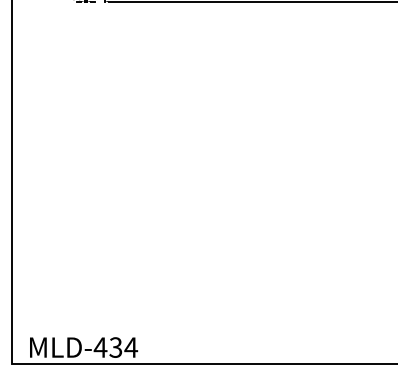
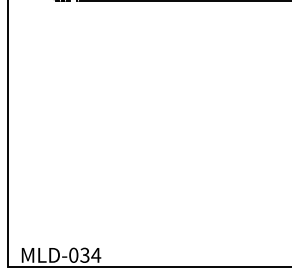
text: (100, 346) -> (73, 254), MLD-434 -> MLD-034

